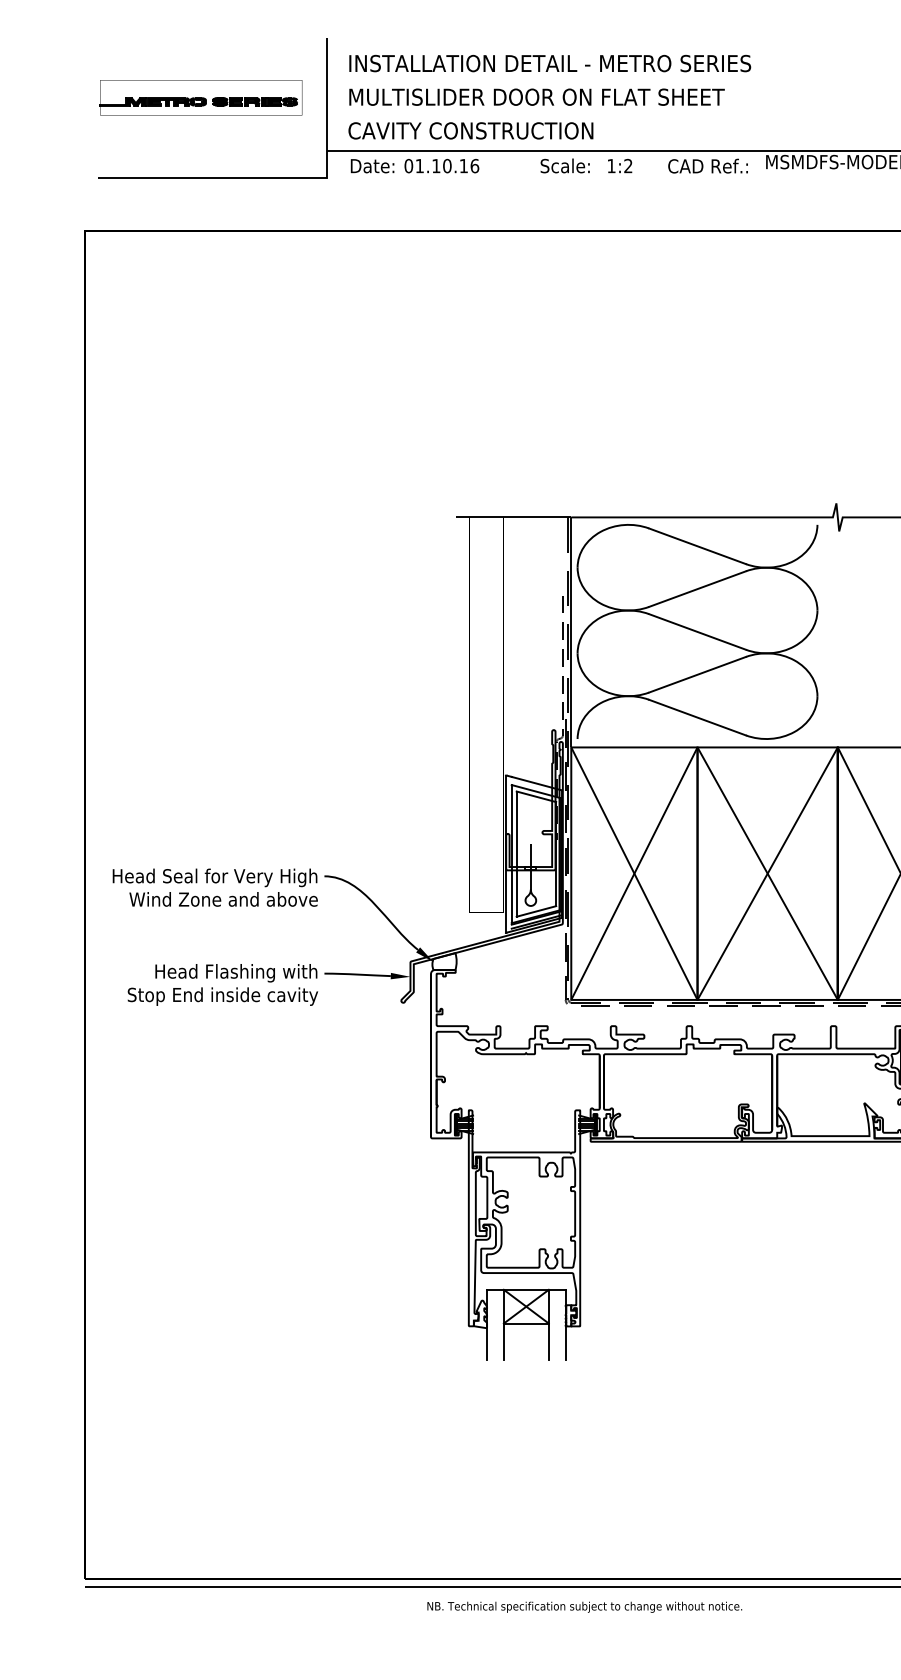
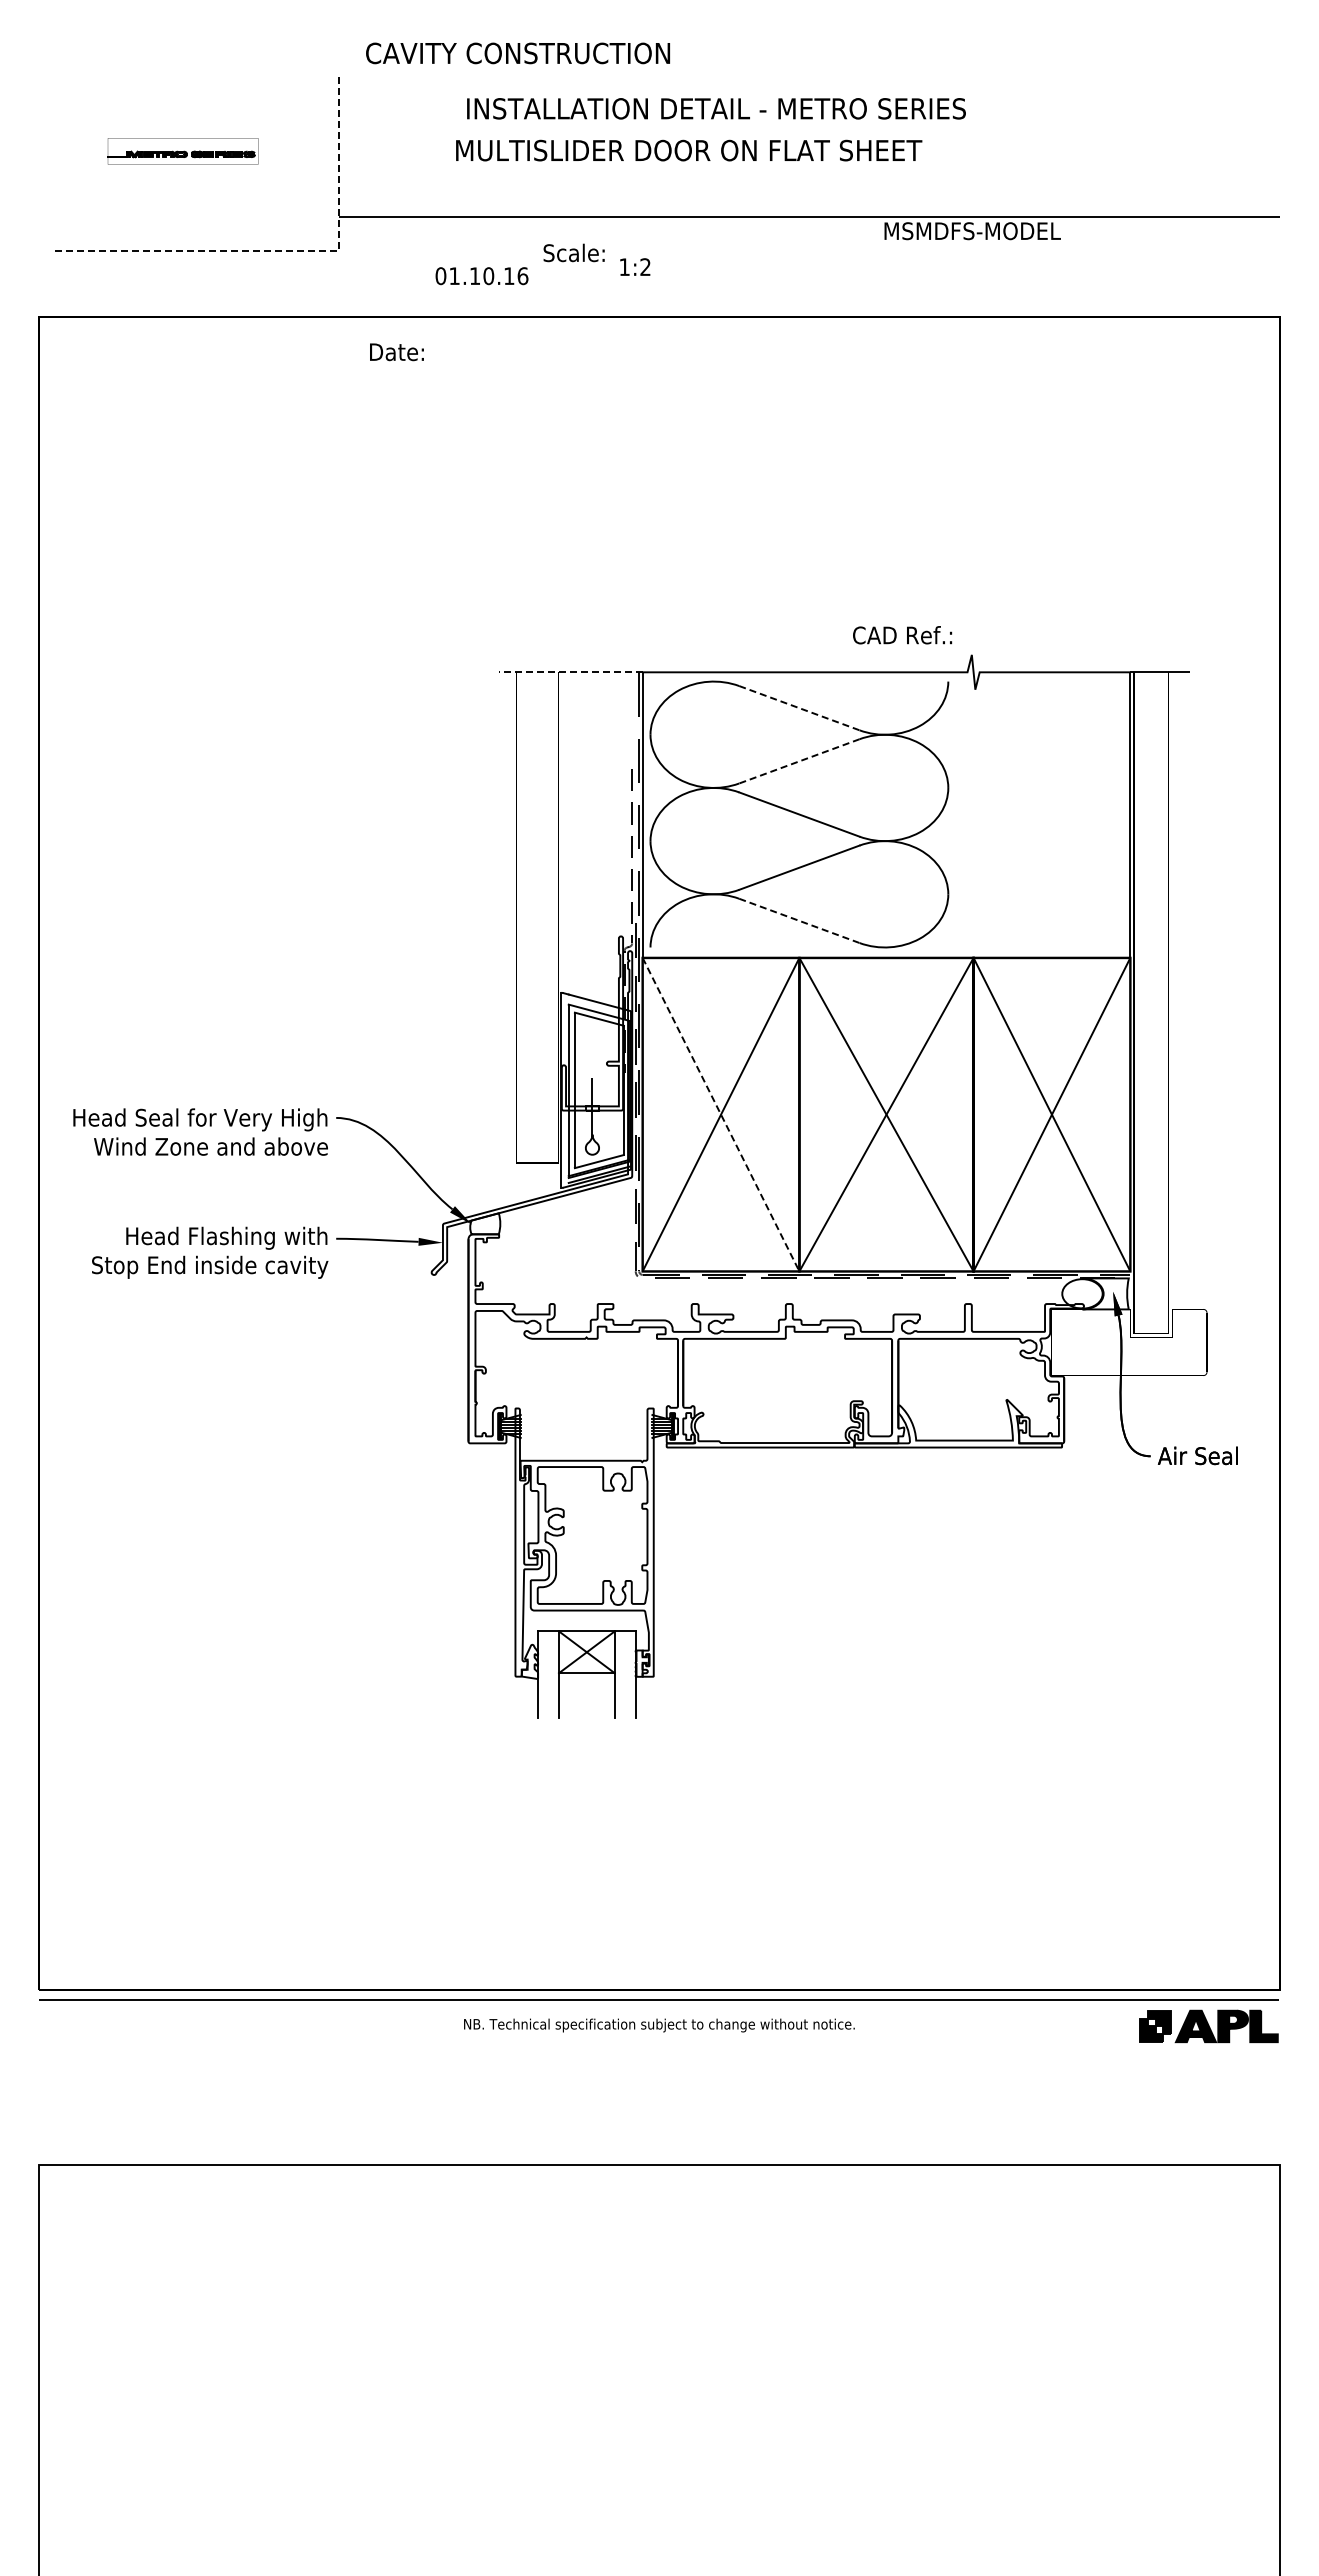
text: (550, 63) -> (716, 108), moved
part: (200, 97) -> (182, 151), size x0.6
text: (537, 97) -> (689, 150), moved
text: (470, 130) -> (517, 53), moved
text: (564, 165) -> (573, 252), moved
text: (620, 165) -> (635, 266), moved
text: (372, 166) -> (396, 352), moved
text: (441, 166) -> (481, 276), moved
text: (708, 166) -> (902, 635), moved
line: (282, 178) -> (284, 251), solid -> dashed
line: (513, 517) -> (570, 672), solid -> dashed
line: (697, 546) -> (799, 708), solid -> dashed
line: (696, 589) -> (798, 761), solid -> dashed
line: (697, 718) -> (799, 921), solid -> dashed
line: (634, 874) -> (721, 1115), solid -> dashed

